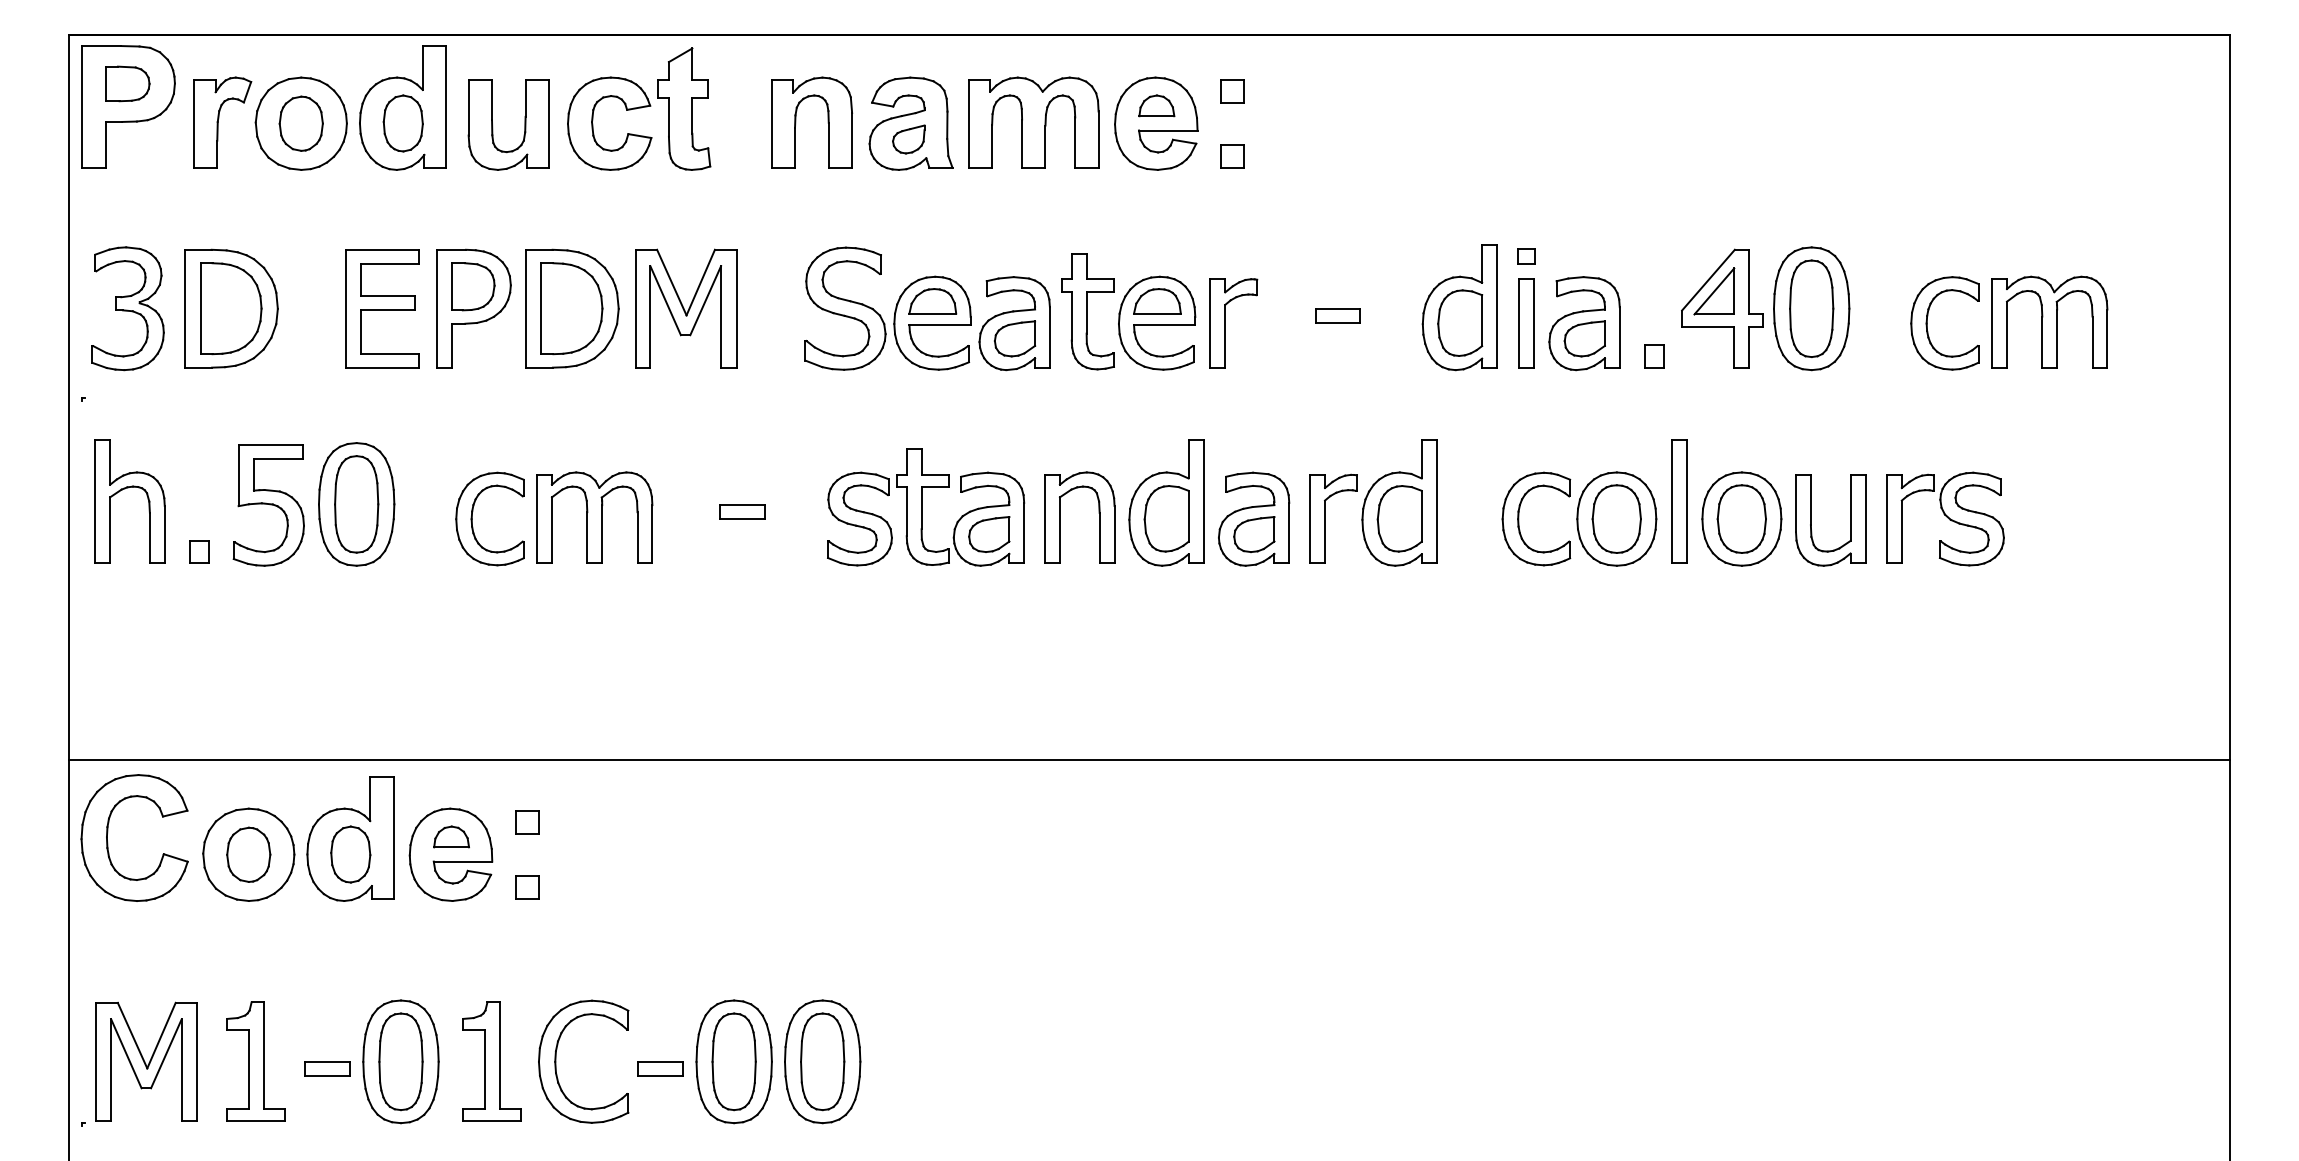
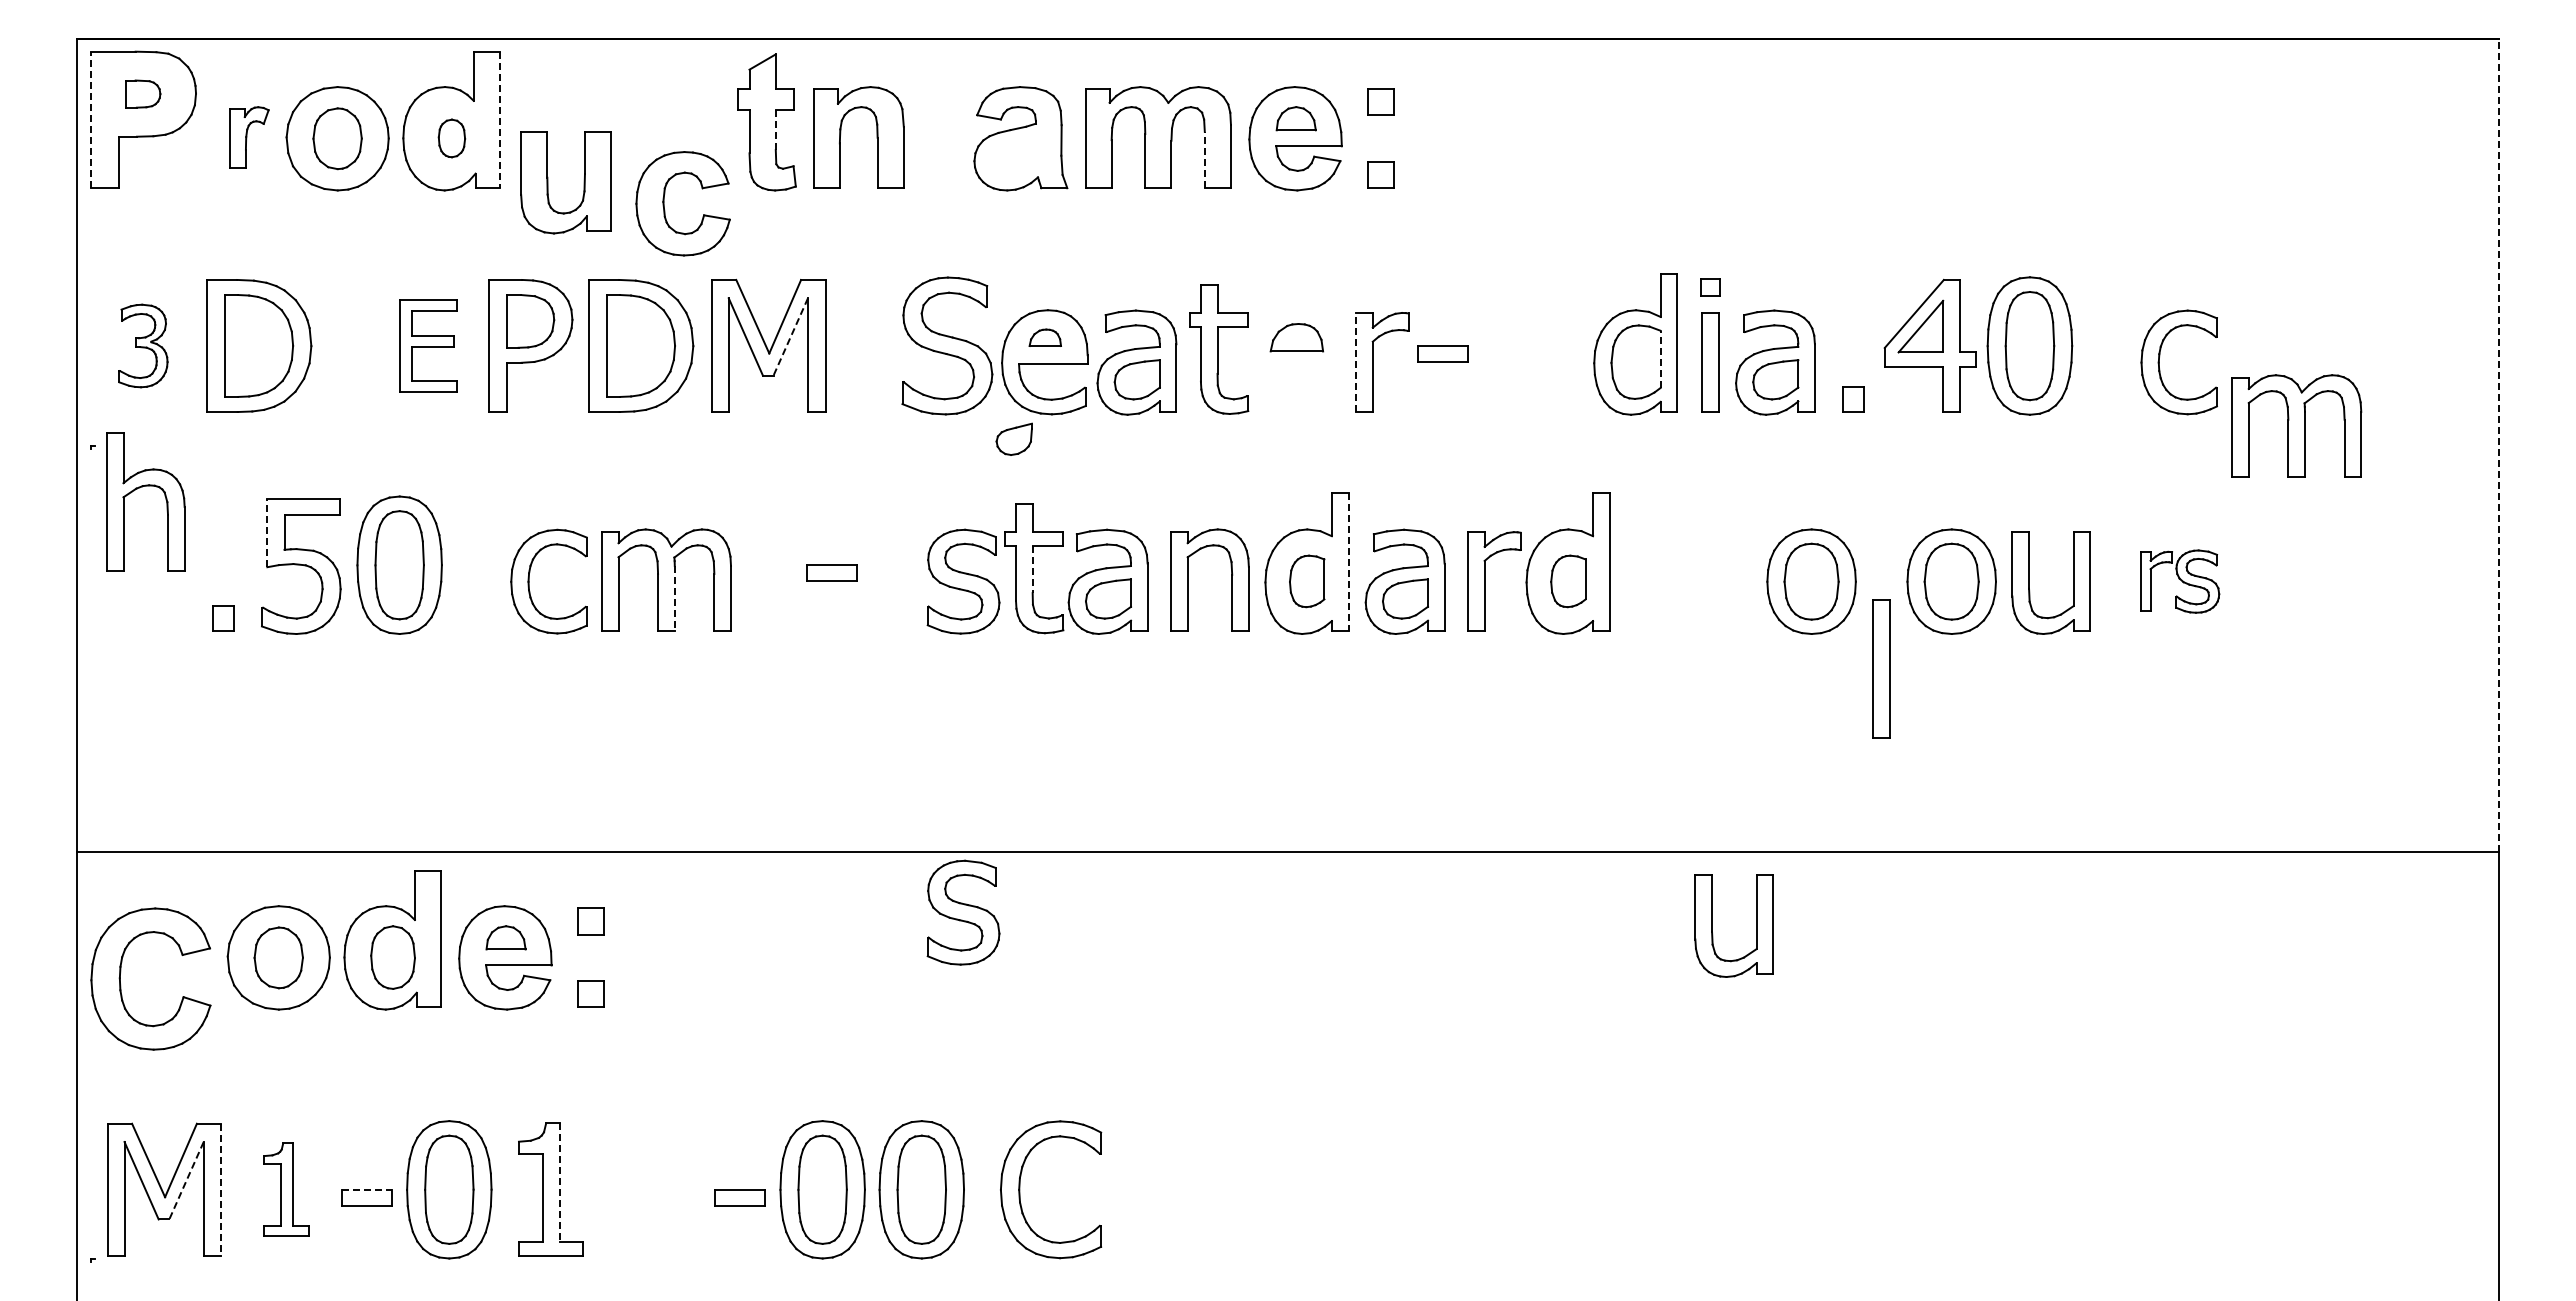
part: (128, 83) -> (143, 93), size x0.7
line: (81, 106) -> (91, 119), solid -> dashed
line: (445, 107) -> (499, 120), solid -> dashed
line: (692, 116) -> (775, 130), solid -> dashed
part: (796, 119) -> (841, 134), moved
part: (222, 122) -> (249, 137), size x0.6
part: (402, 123) -> (451, 138), size x0.6
part: (593, 123) -> (664, 203), moved
part: (493, 124) -> (548, 182), moved
part: (908, 138) -> (1013, 438), moved
line: (1074, 142) -> (1204, 159), solid -> dashed
line: (705, 301) -> (790, 337), solid -> dashed
part: (933, 301) -> (1045, 337), size x0.6
part: (128, 308) -> (143, 345), size x0.6
part: (382, 308) -> (428, 345), size x0.7
part: (1337, 315) -> (1442, 353), moved
line: (1481, 320) -> (1660, 359), solid -> dashed
part: (2049, 321) -> (2296, 425), moved
part: (1157, 323) -> (1296, 362), removed
line: (1210, 323) -> (1356, 362), solid -> dashed
line: (2229, 397) -> (2498, 445), solid -> dashed
line: (238, 475) -> (267, 532), solid -> dashed
part: (127, 488) -> (142, 487), moved
line: (1203, 501) -> (1348, 562), solid -> dashed
part: (1679, 501) -> (1881, 668), moved
line: (921, 508) -> (1032, 569), solid -> dashed
part: (1519, 517) -> (1702, 579), removed
part: (1166, 518) -> (1306, 581), size x0.7
part: (1399, 518) -> (1568, 581), size x0.7
part: (1945, 518) -> (2179, 581), size x0.6
line: (601, 534) -> (674, 598), solid -> dashed
part: (859, 814) -> (963, 912), added
part: (1528, 825) -> (1712, 925), added
part: (108, 832) -> (121, 972), moved
line: (166, 1054) -> (186, 1181), solid -> dashed
line: (499, 1055) -> (559, 1182), solid -> dashed
part: (255, 1061) -> (286, 1189), size x0.7
line: (327, 1061) -> (366, 1189), solid -> dashed
part: (556, 1061) -> (1020, 1189), moved
line: (197, 1062) -> (221, 1190), solid -> dashed

